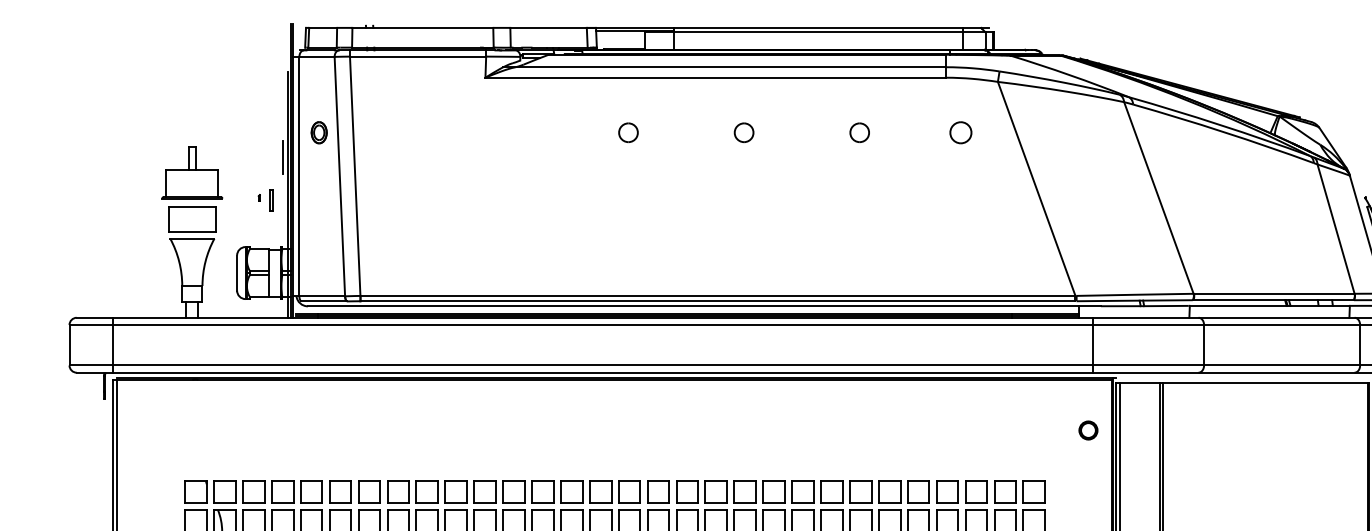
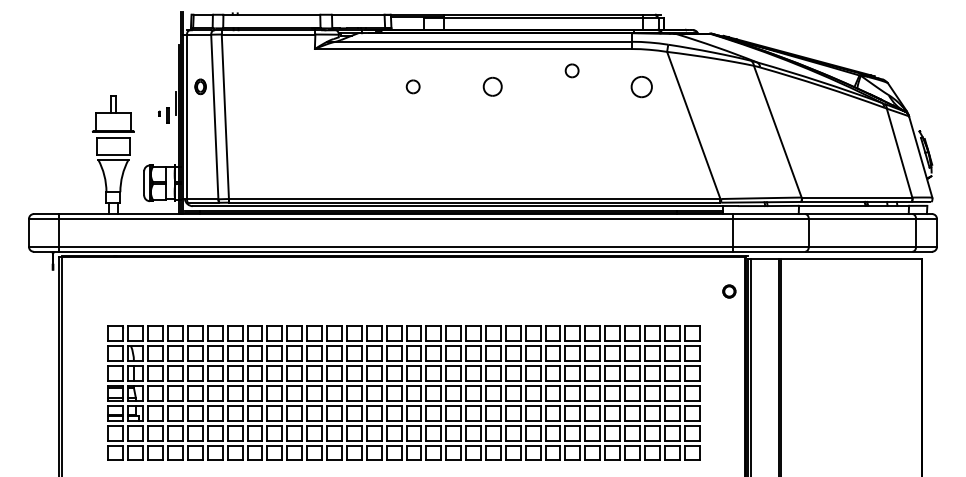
part: (743, 132) -> (492, 86), size x1.4
part: (858, 132) -> (571, 70), moved
part: (960, 132) -> (641, 86), size x1.4
part: (265, 200) -> (163, 115), moved

